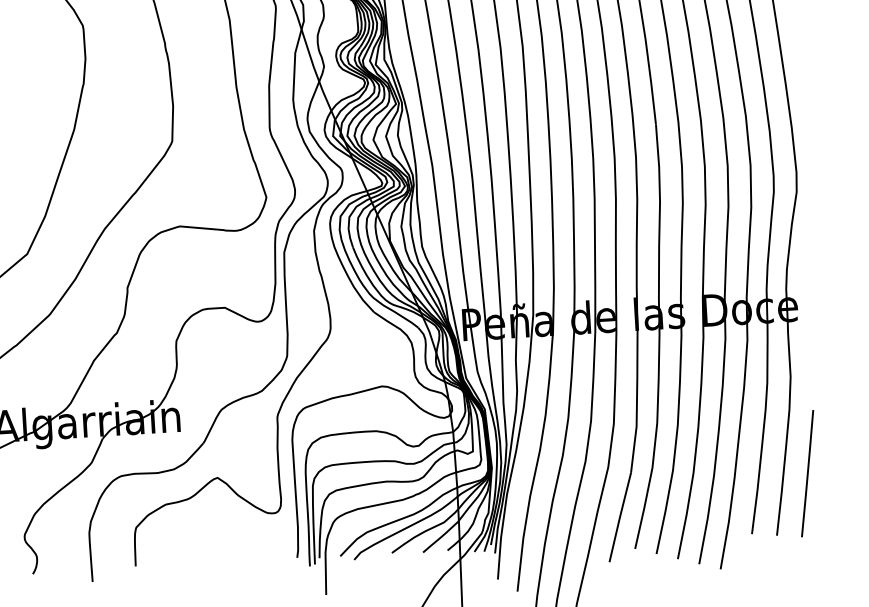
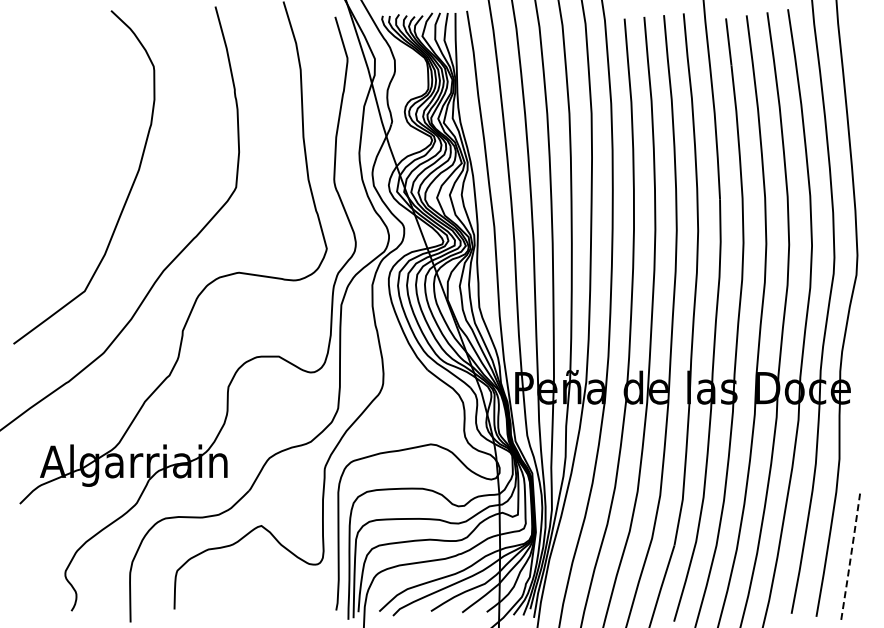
line: (807, 473) -> (850, 556), solid -> dashed

